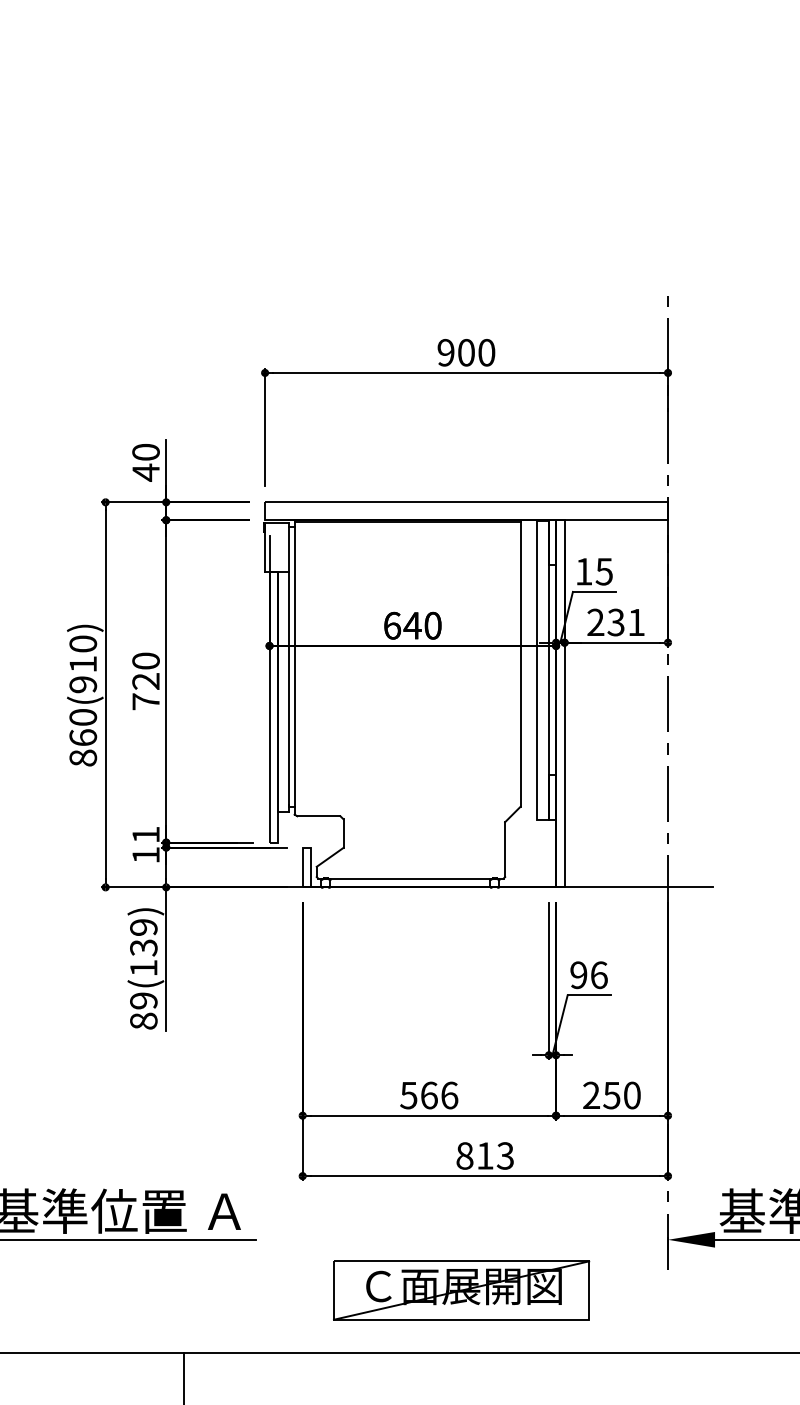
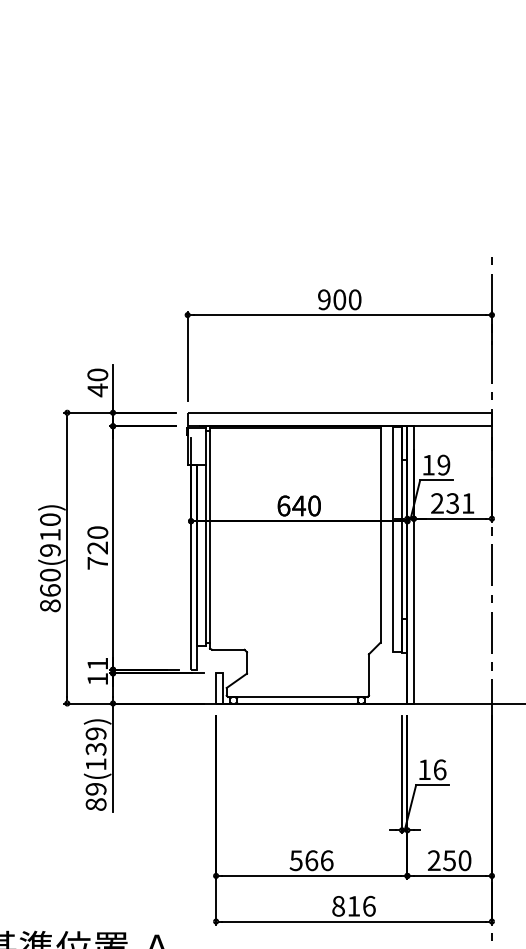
text: (603, 571) -> (443, 464), 15 -> 19
text: (578, 975) -> (424, 770), 96 -> 16
text: (505, 1155) -> (369, 905), 813 -> 816

